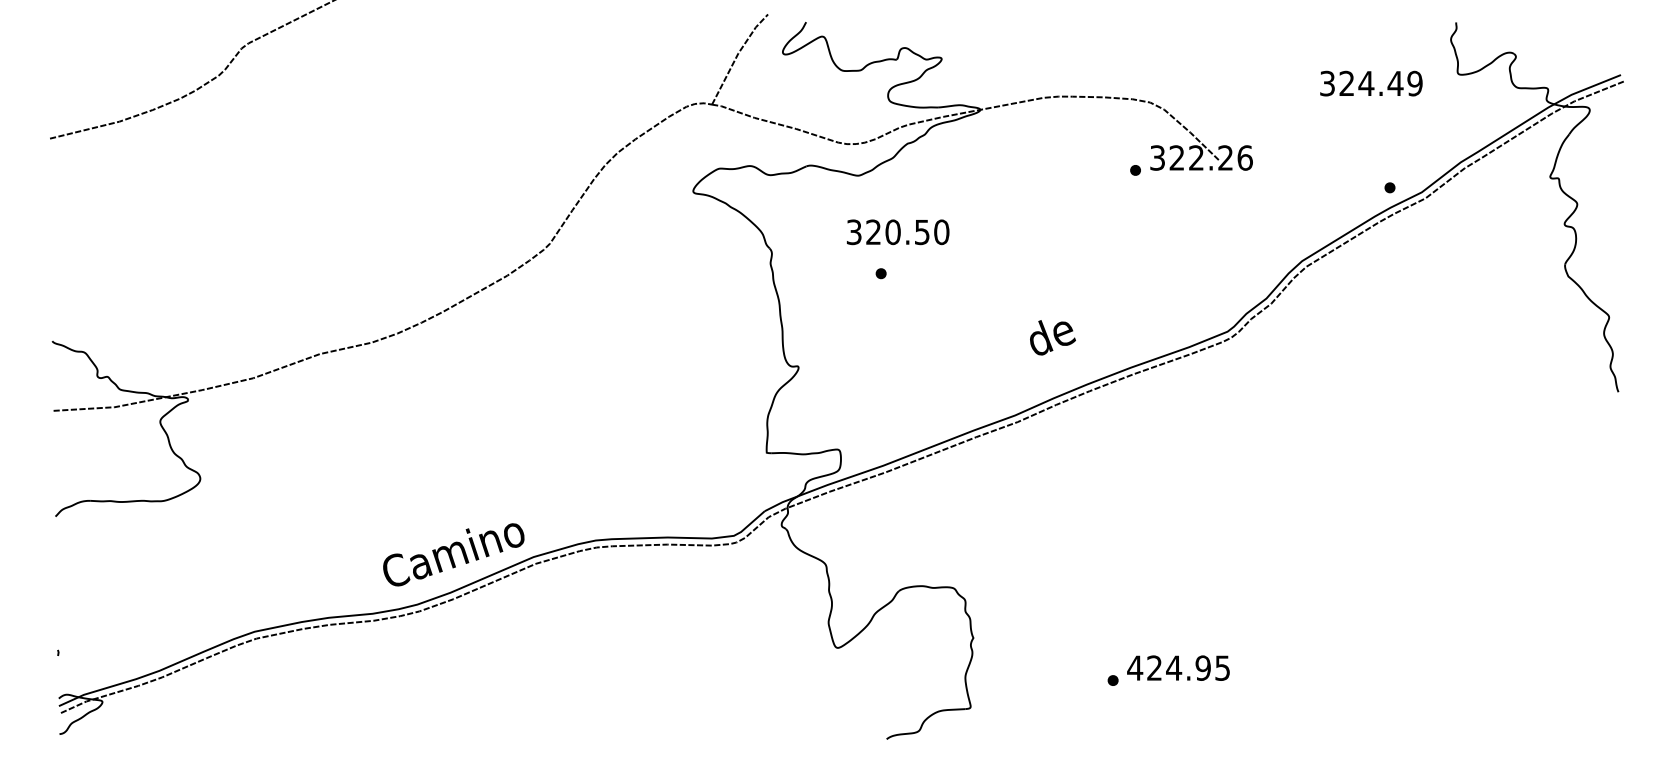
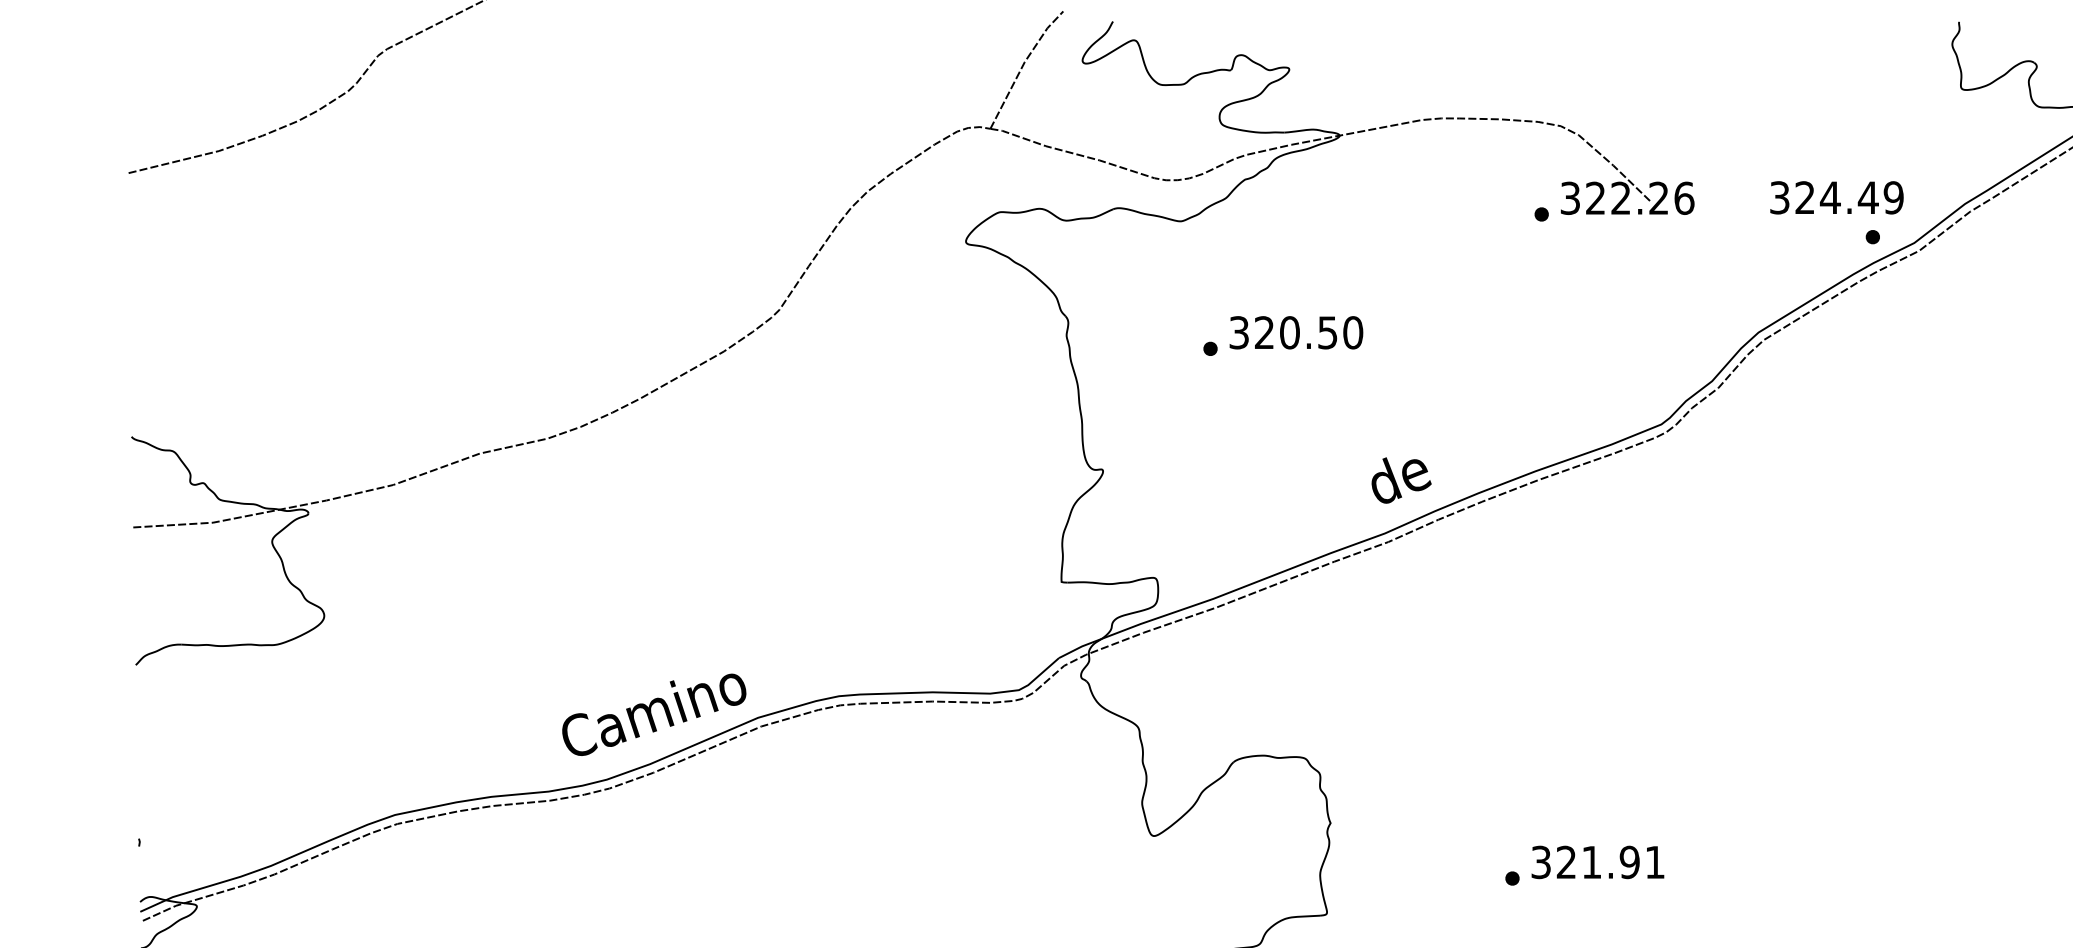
text: (1371, 83) -> (1837, 197), moved
text: (898, 232) -> (1296, 333), moved
text: (1052, 337) -> (1401, 480), moved
text: (1178, 667) -> (1597, 861), 424.95 -> 321.91

